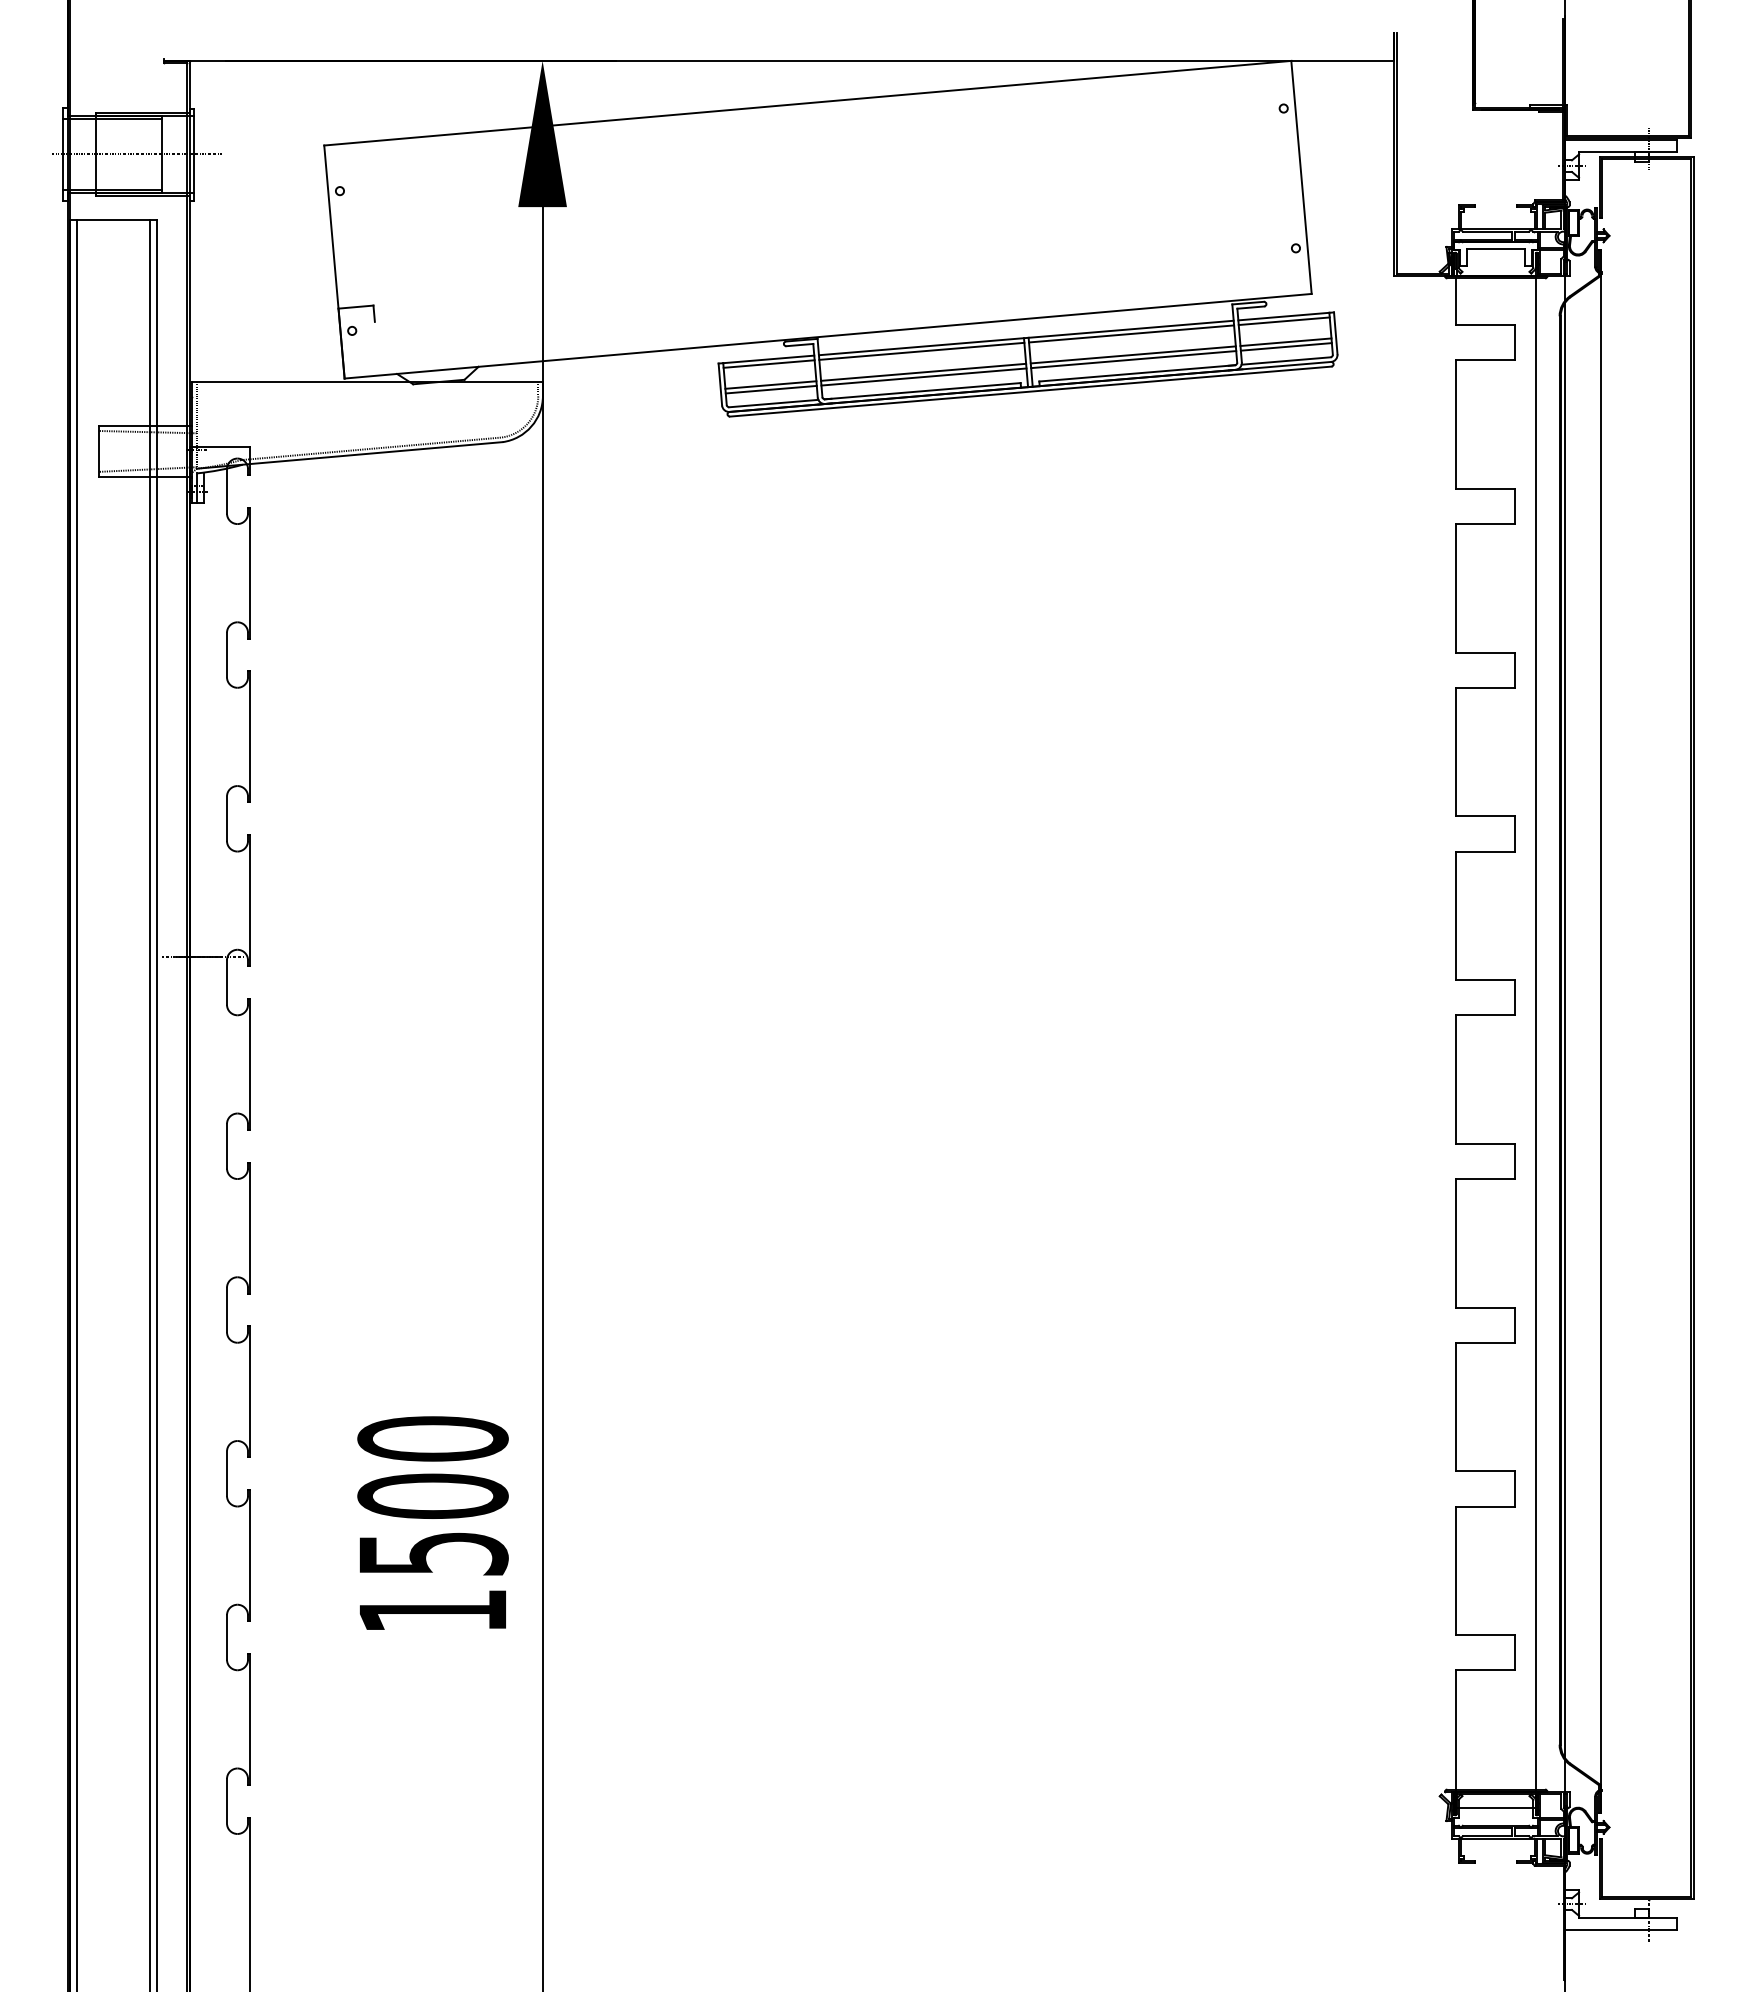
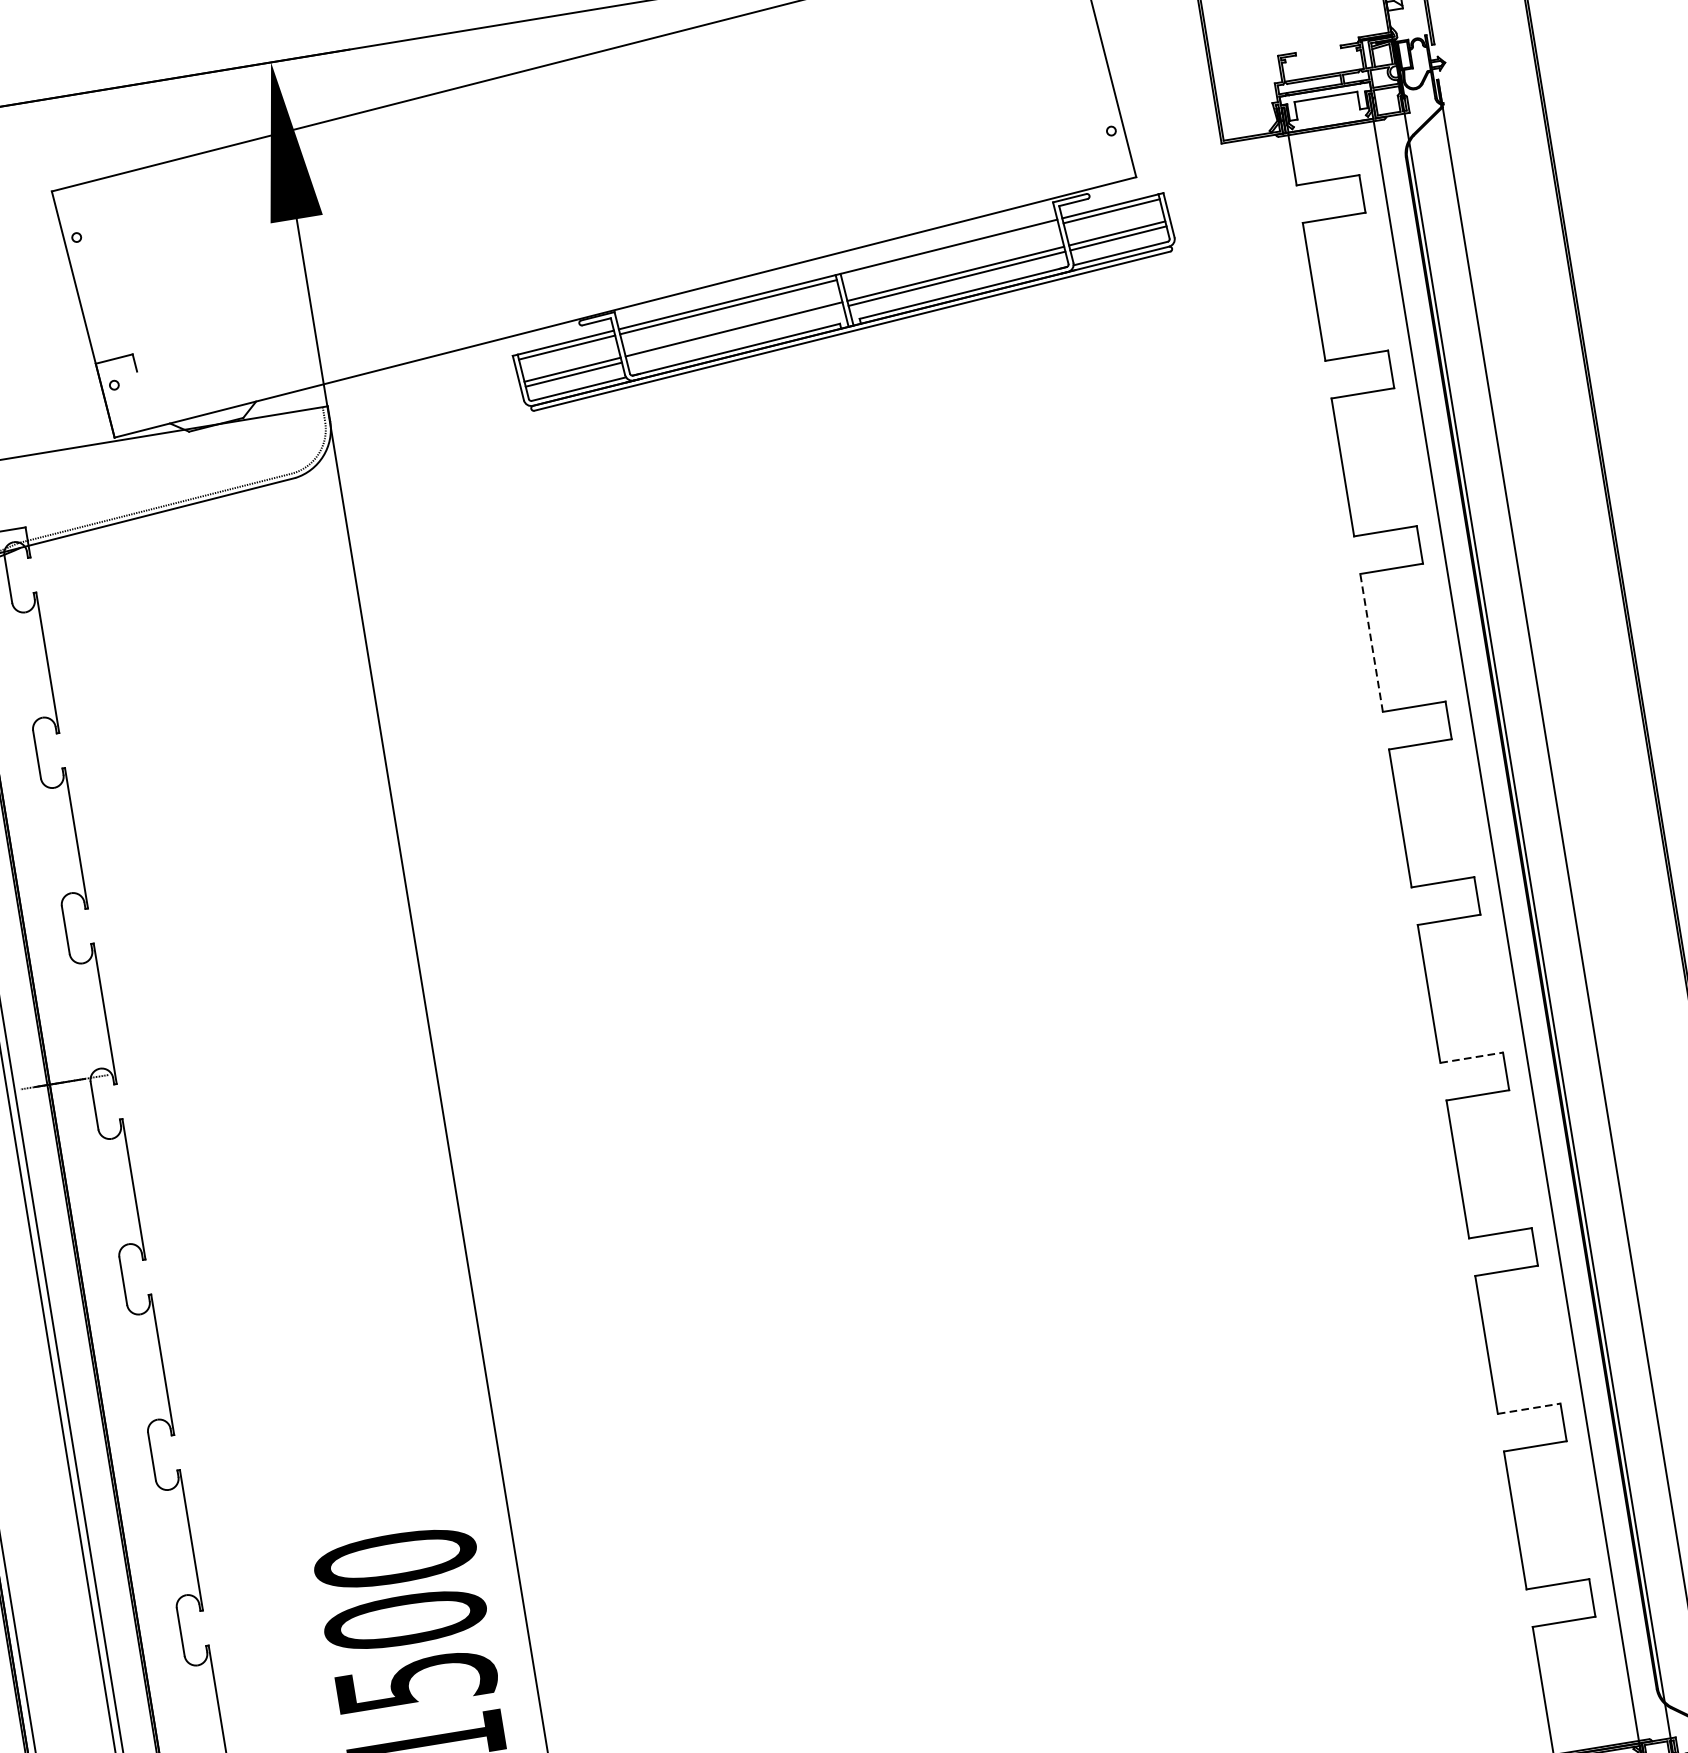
line: (1131, 333) -> (950, 251), removed
line: (923, 376) -> (734, 333), removed
line: (1456, 751) -> (1371, 642), solid -> dashed
line: (1485, 1143) -> (1471, 1057), solid -> dashed
line: (1485, 1471) -> (1529, 1408), solid -> dashed

